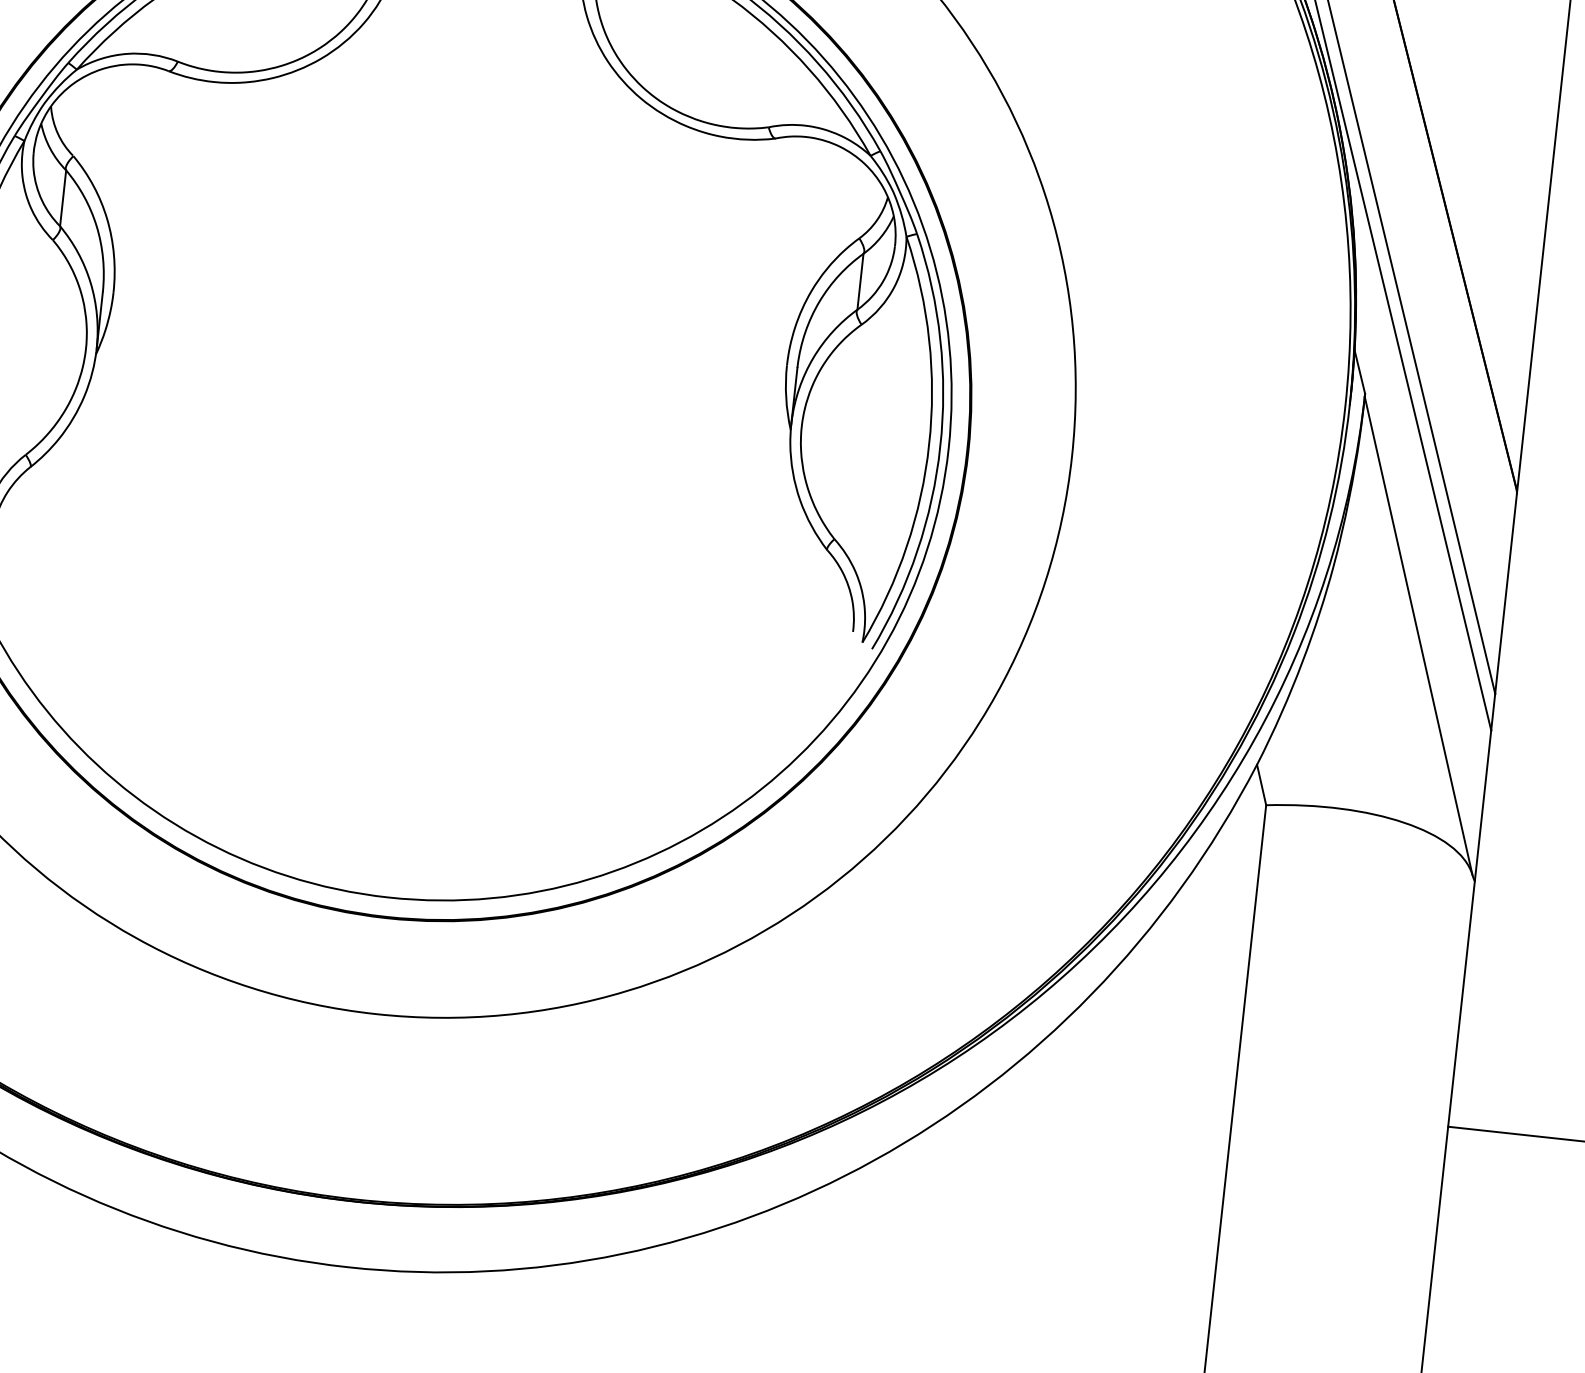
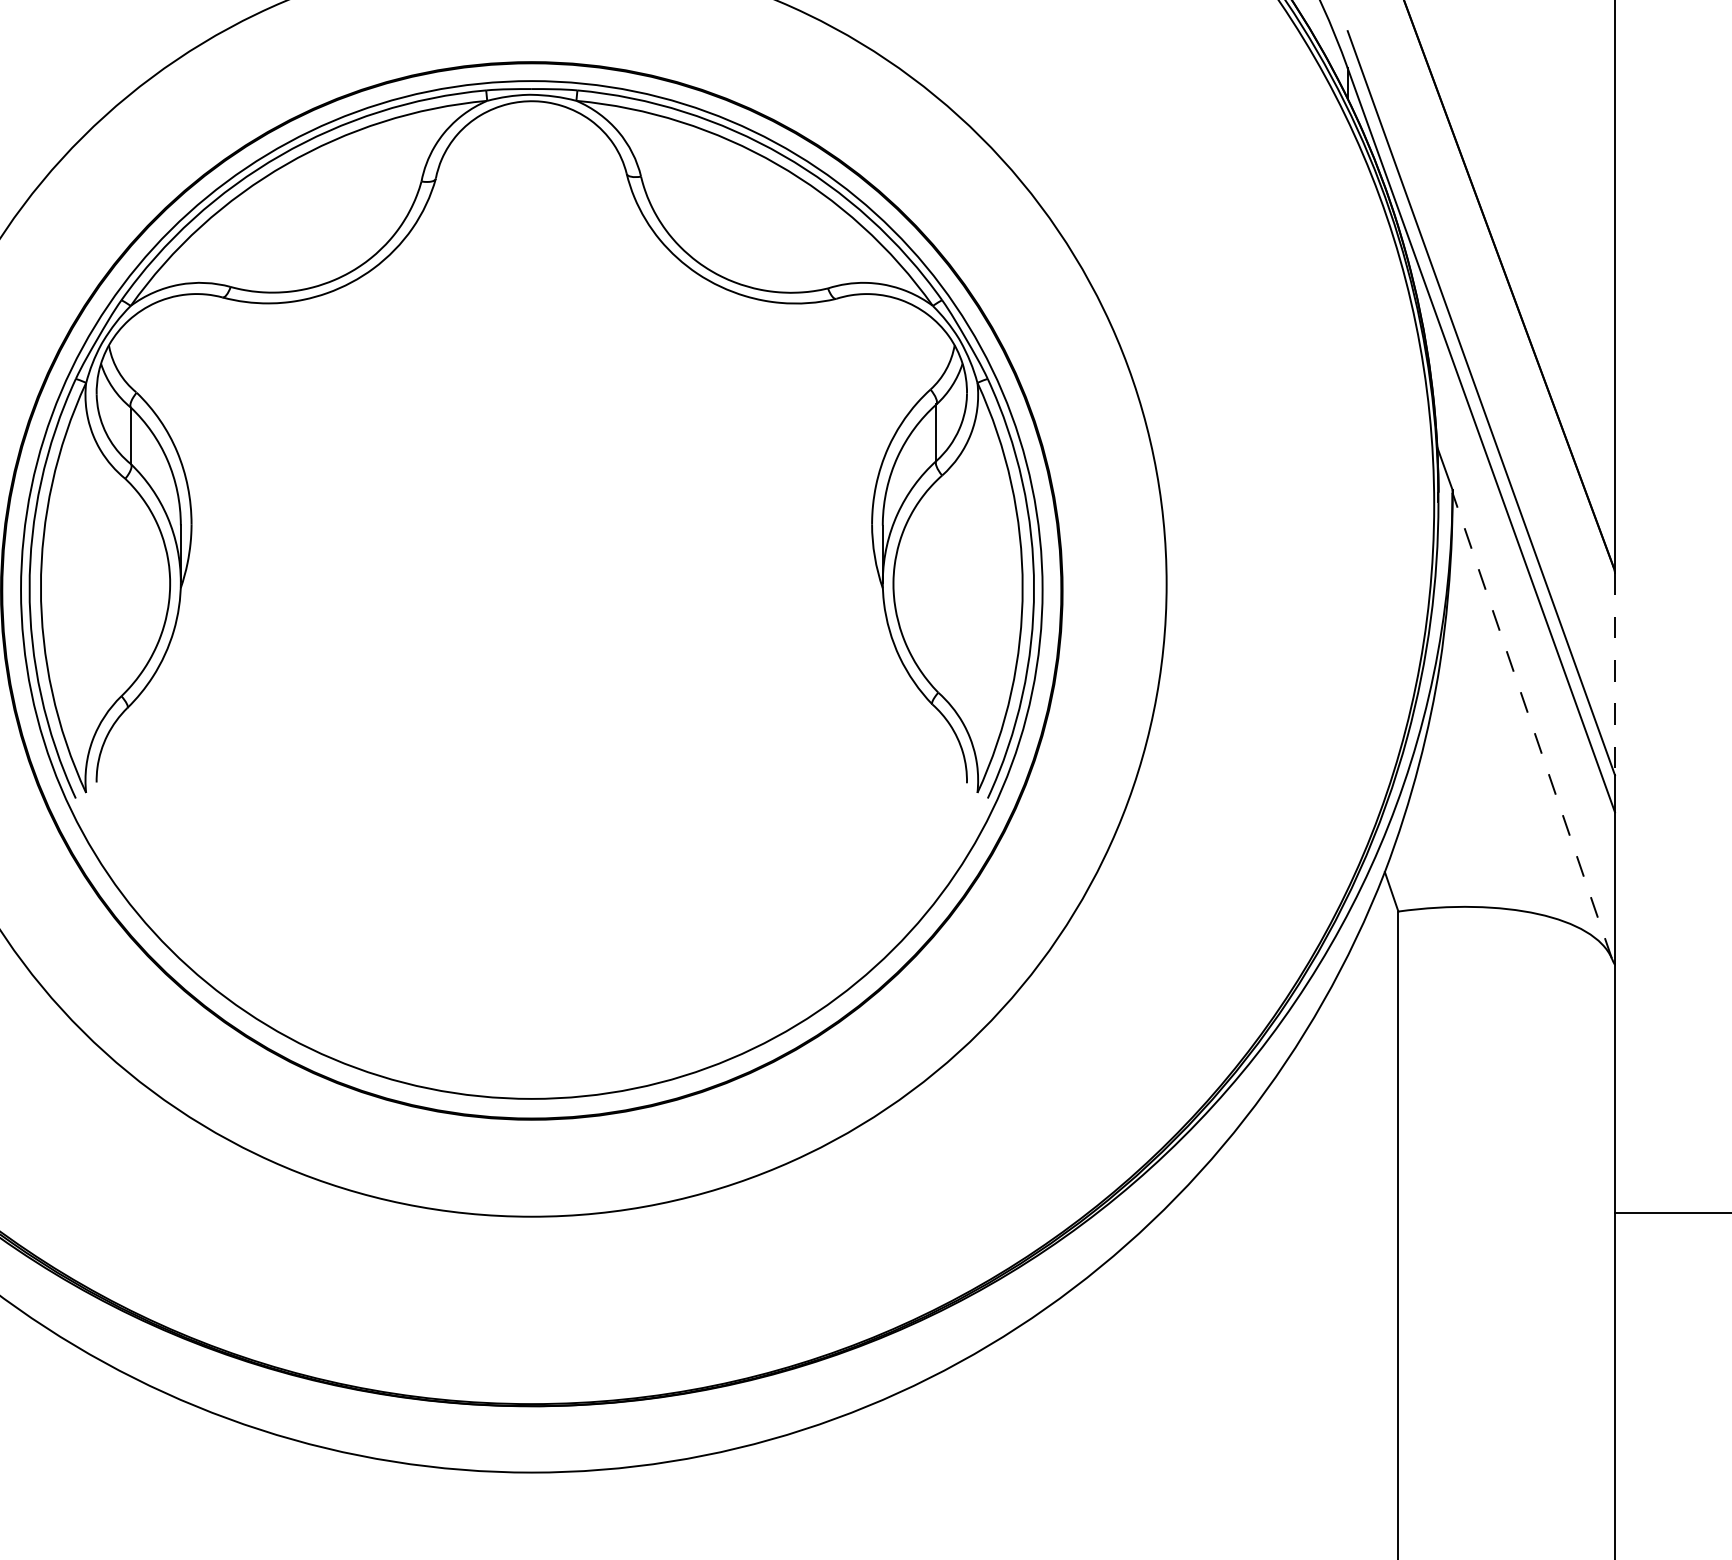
line: (1506, 593) -> (1615, 674), solid -> dashed
line: (1418, 635) -> (1532, 725), solid -> dashed

